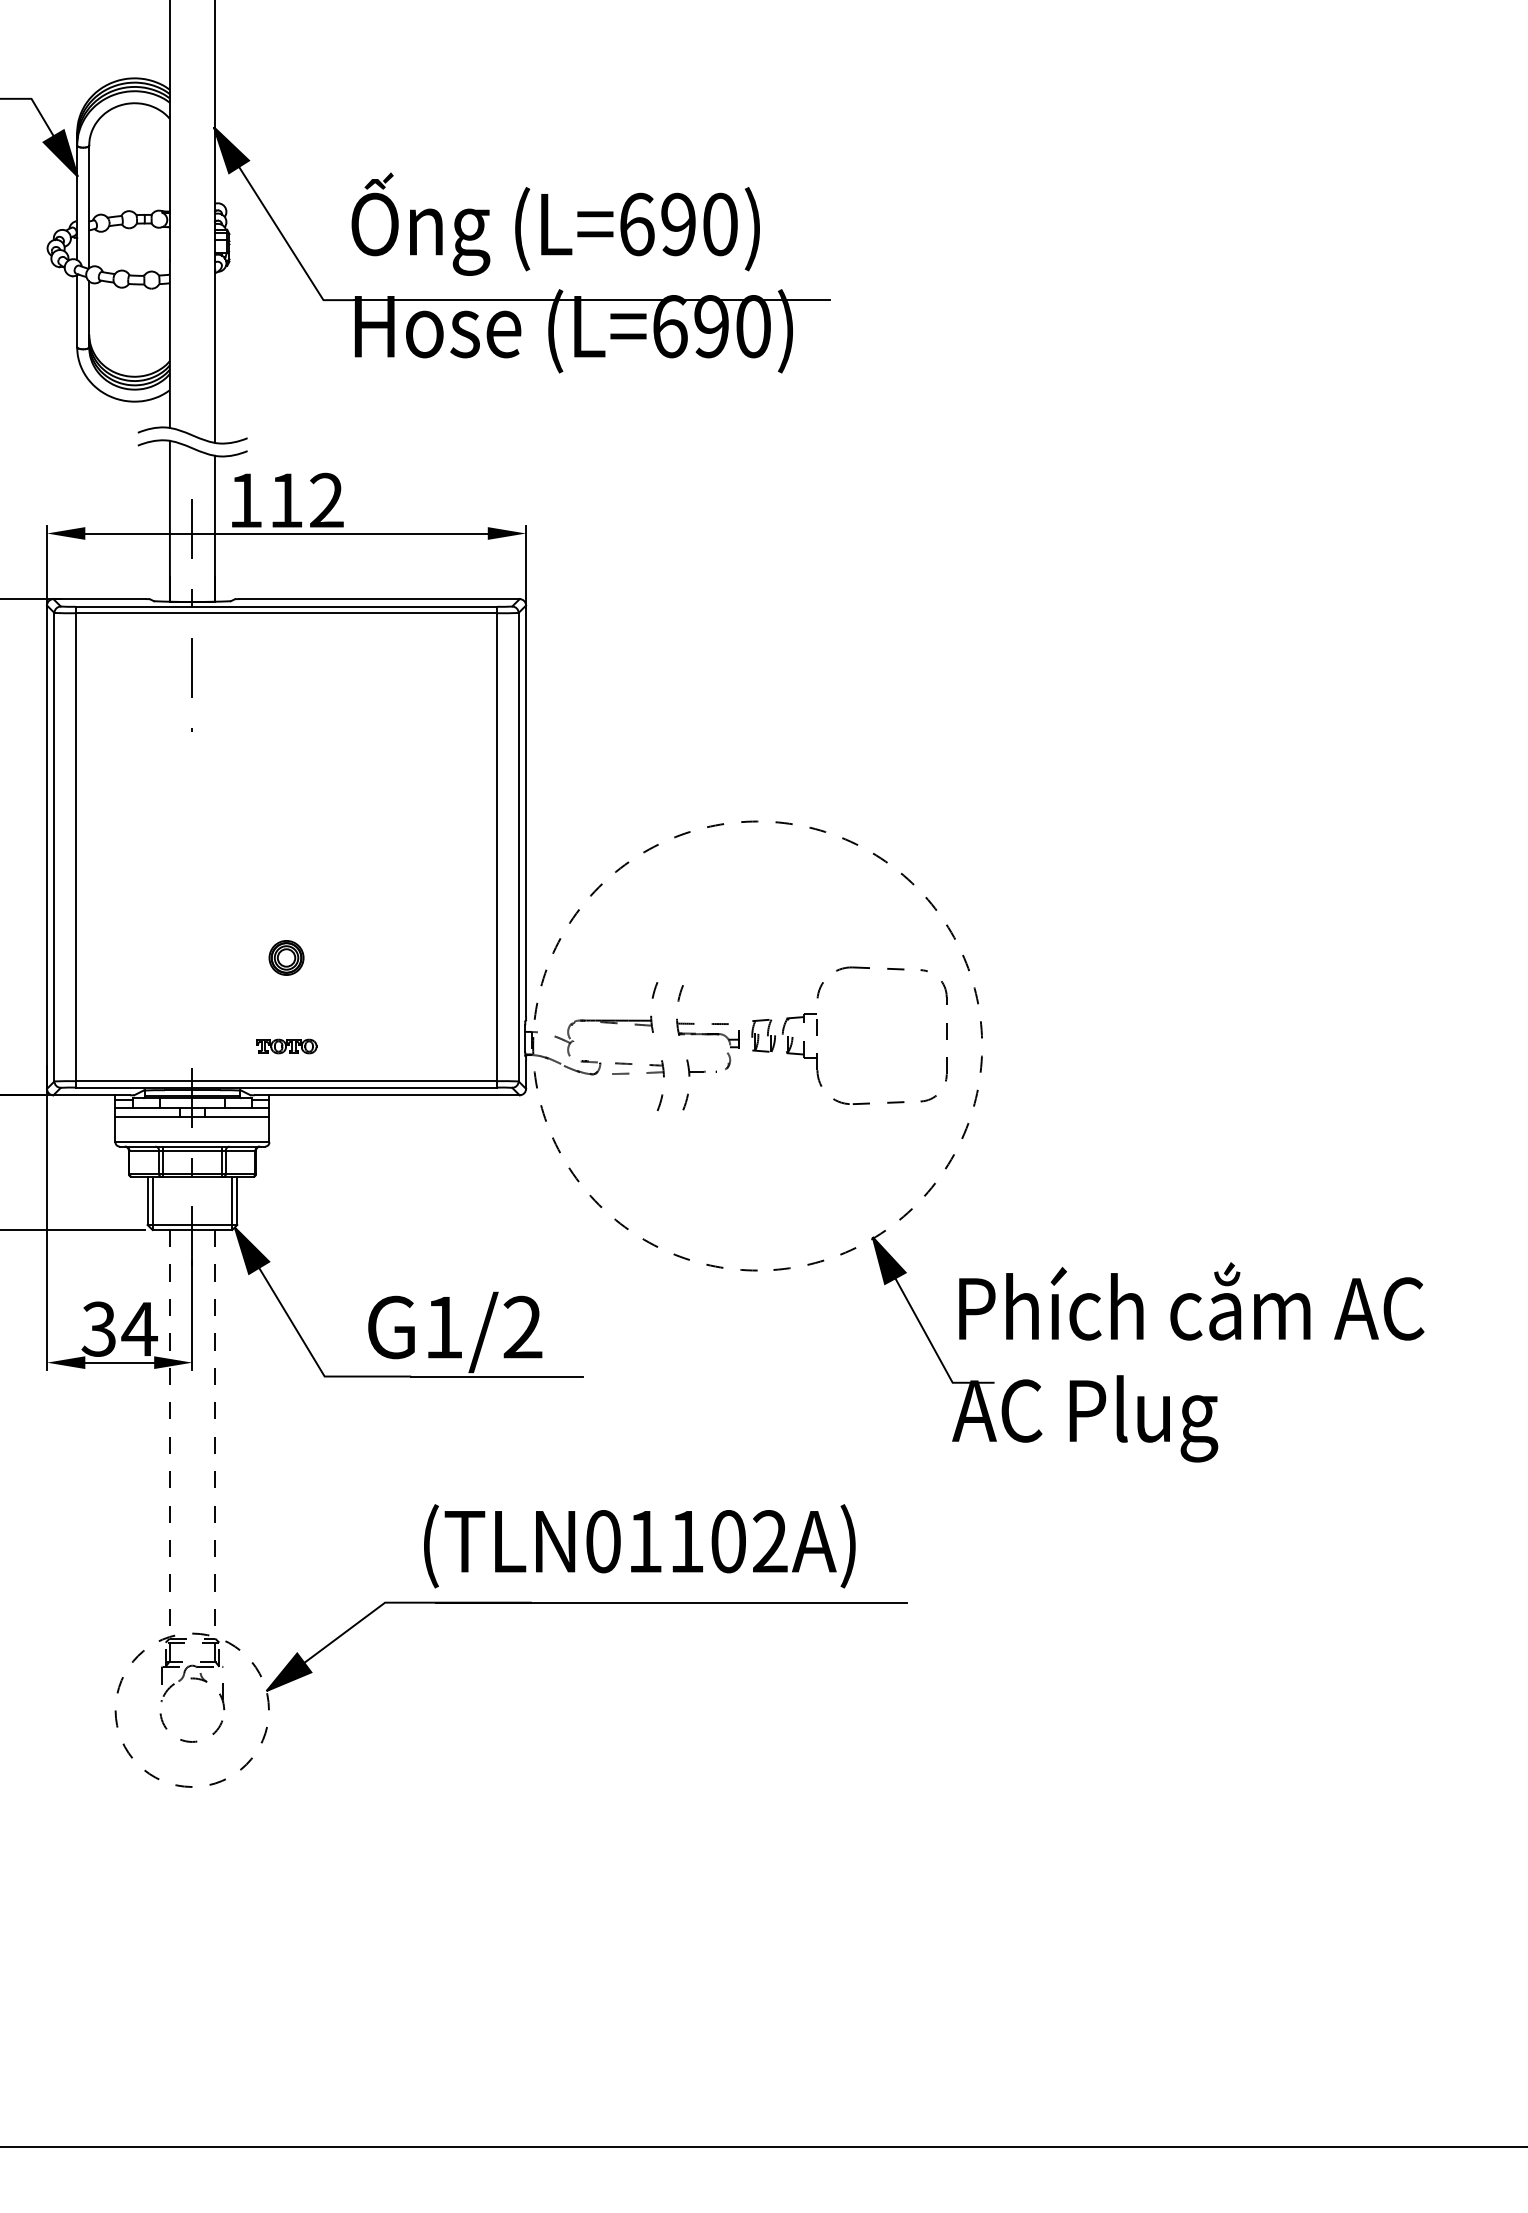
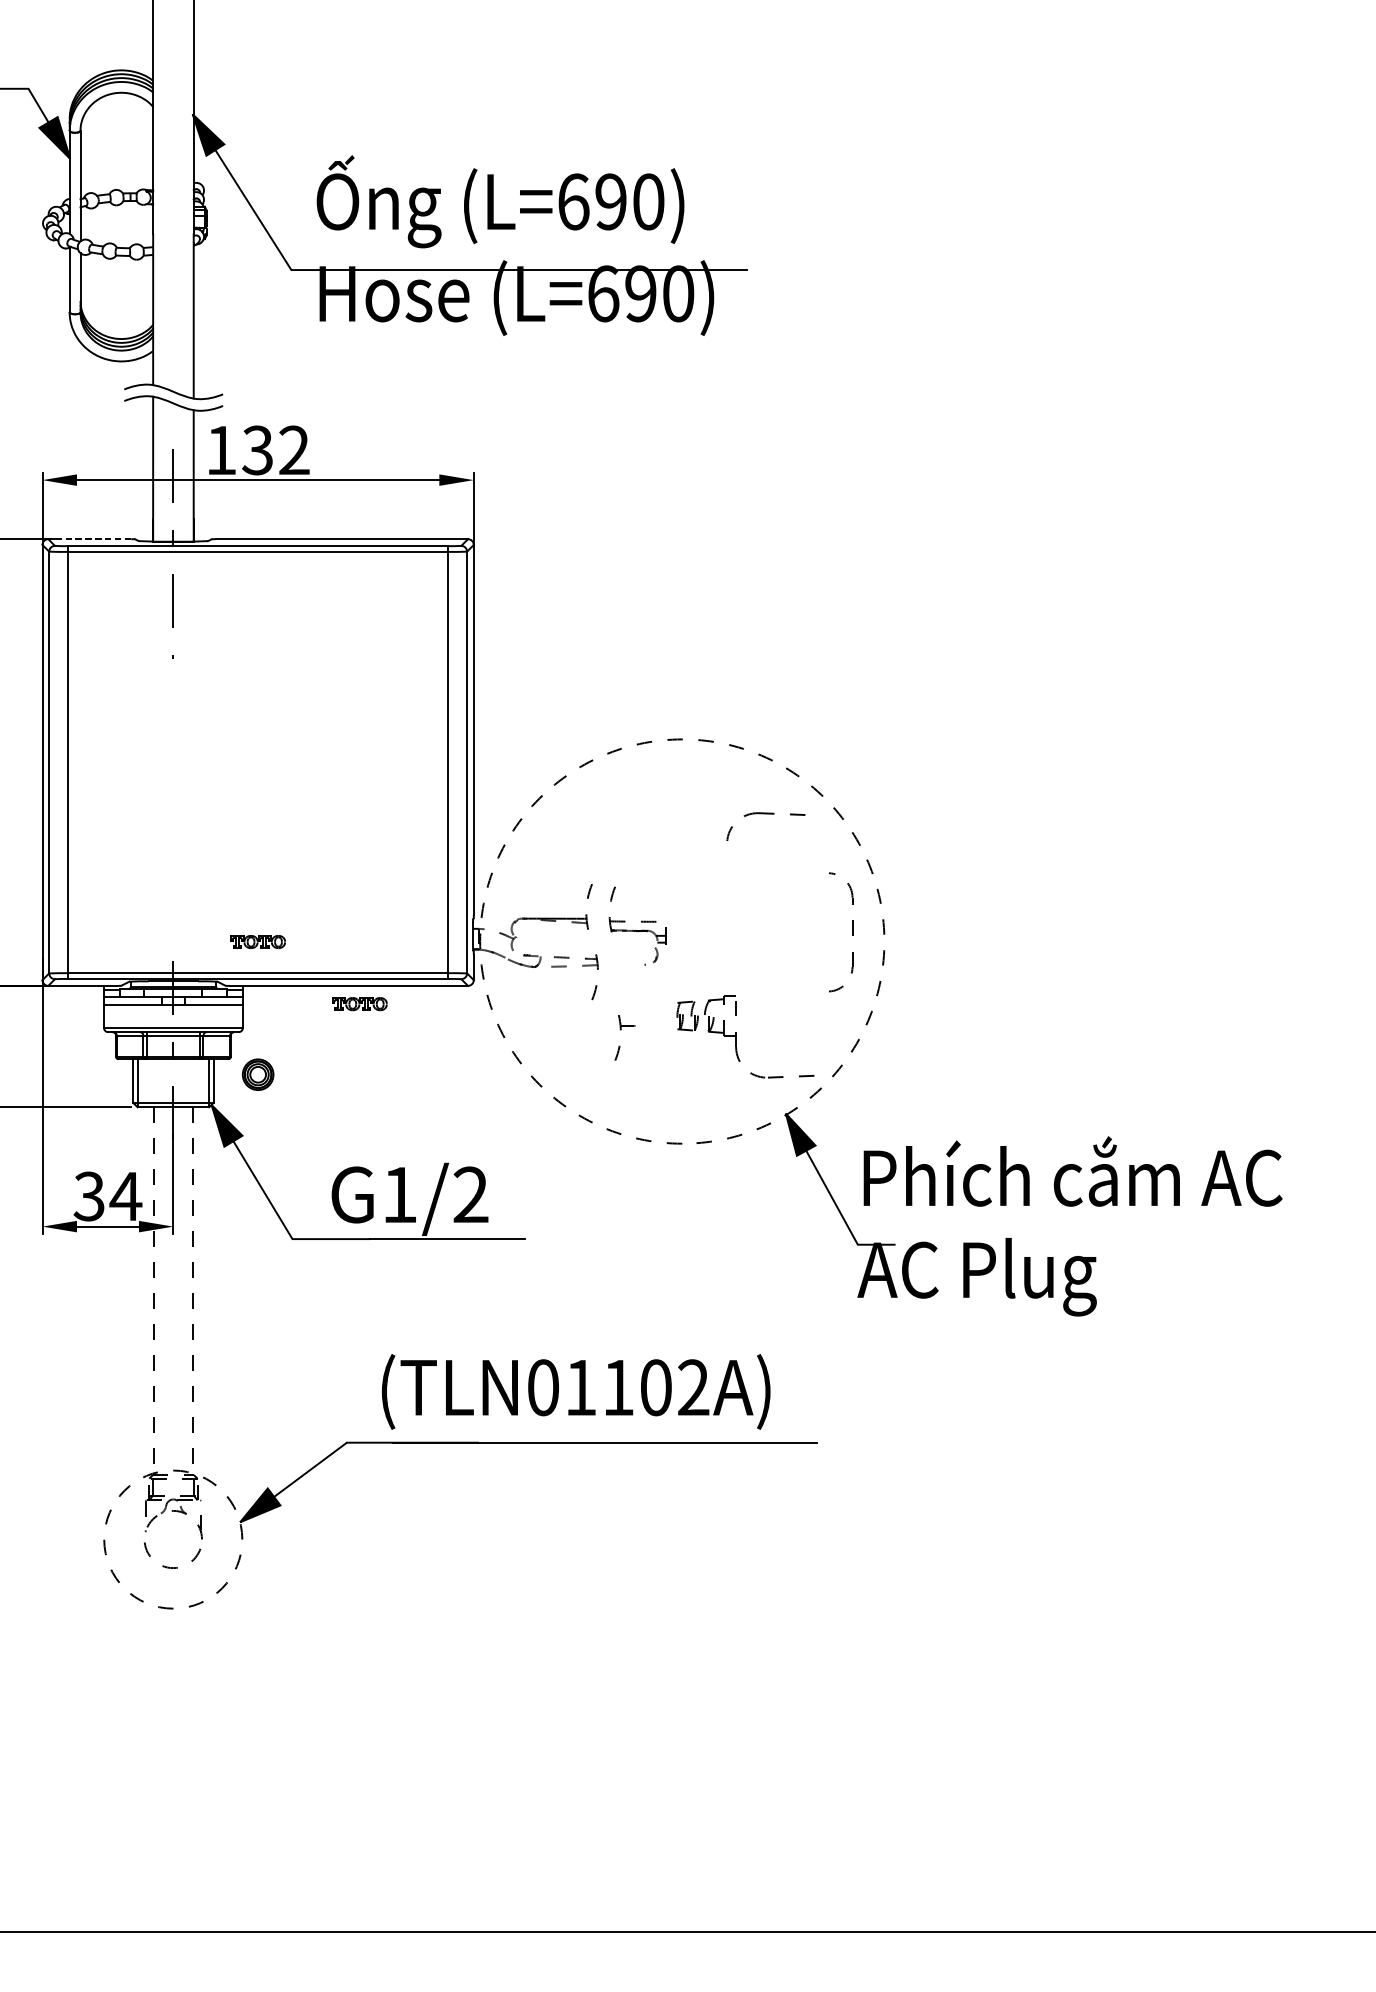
text: (285, 500) -> (257, 450), 112 -> 132
line: (99, 599) -> (89, 539), solid -> dashed
part: (286, 957) -> (258, 1074), moved
part: (860, 968) -> (765, 814), moved
part: (817, 1058) -> (736, 1036), moved
part: (690, 1076) -> (621, 1030), moved
part: (399, 1115) -> (359, 1004), added

